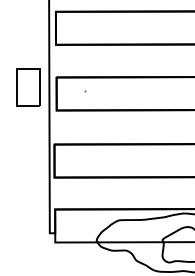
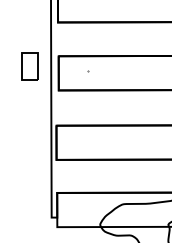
part: (28, 87) -> (29, 66), size x0.7

